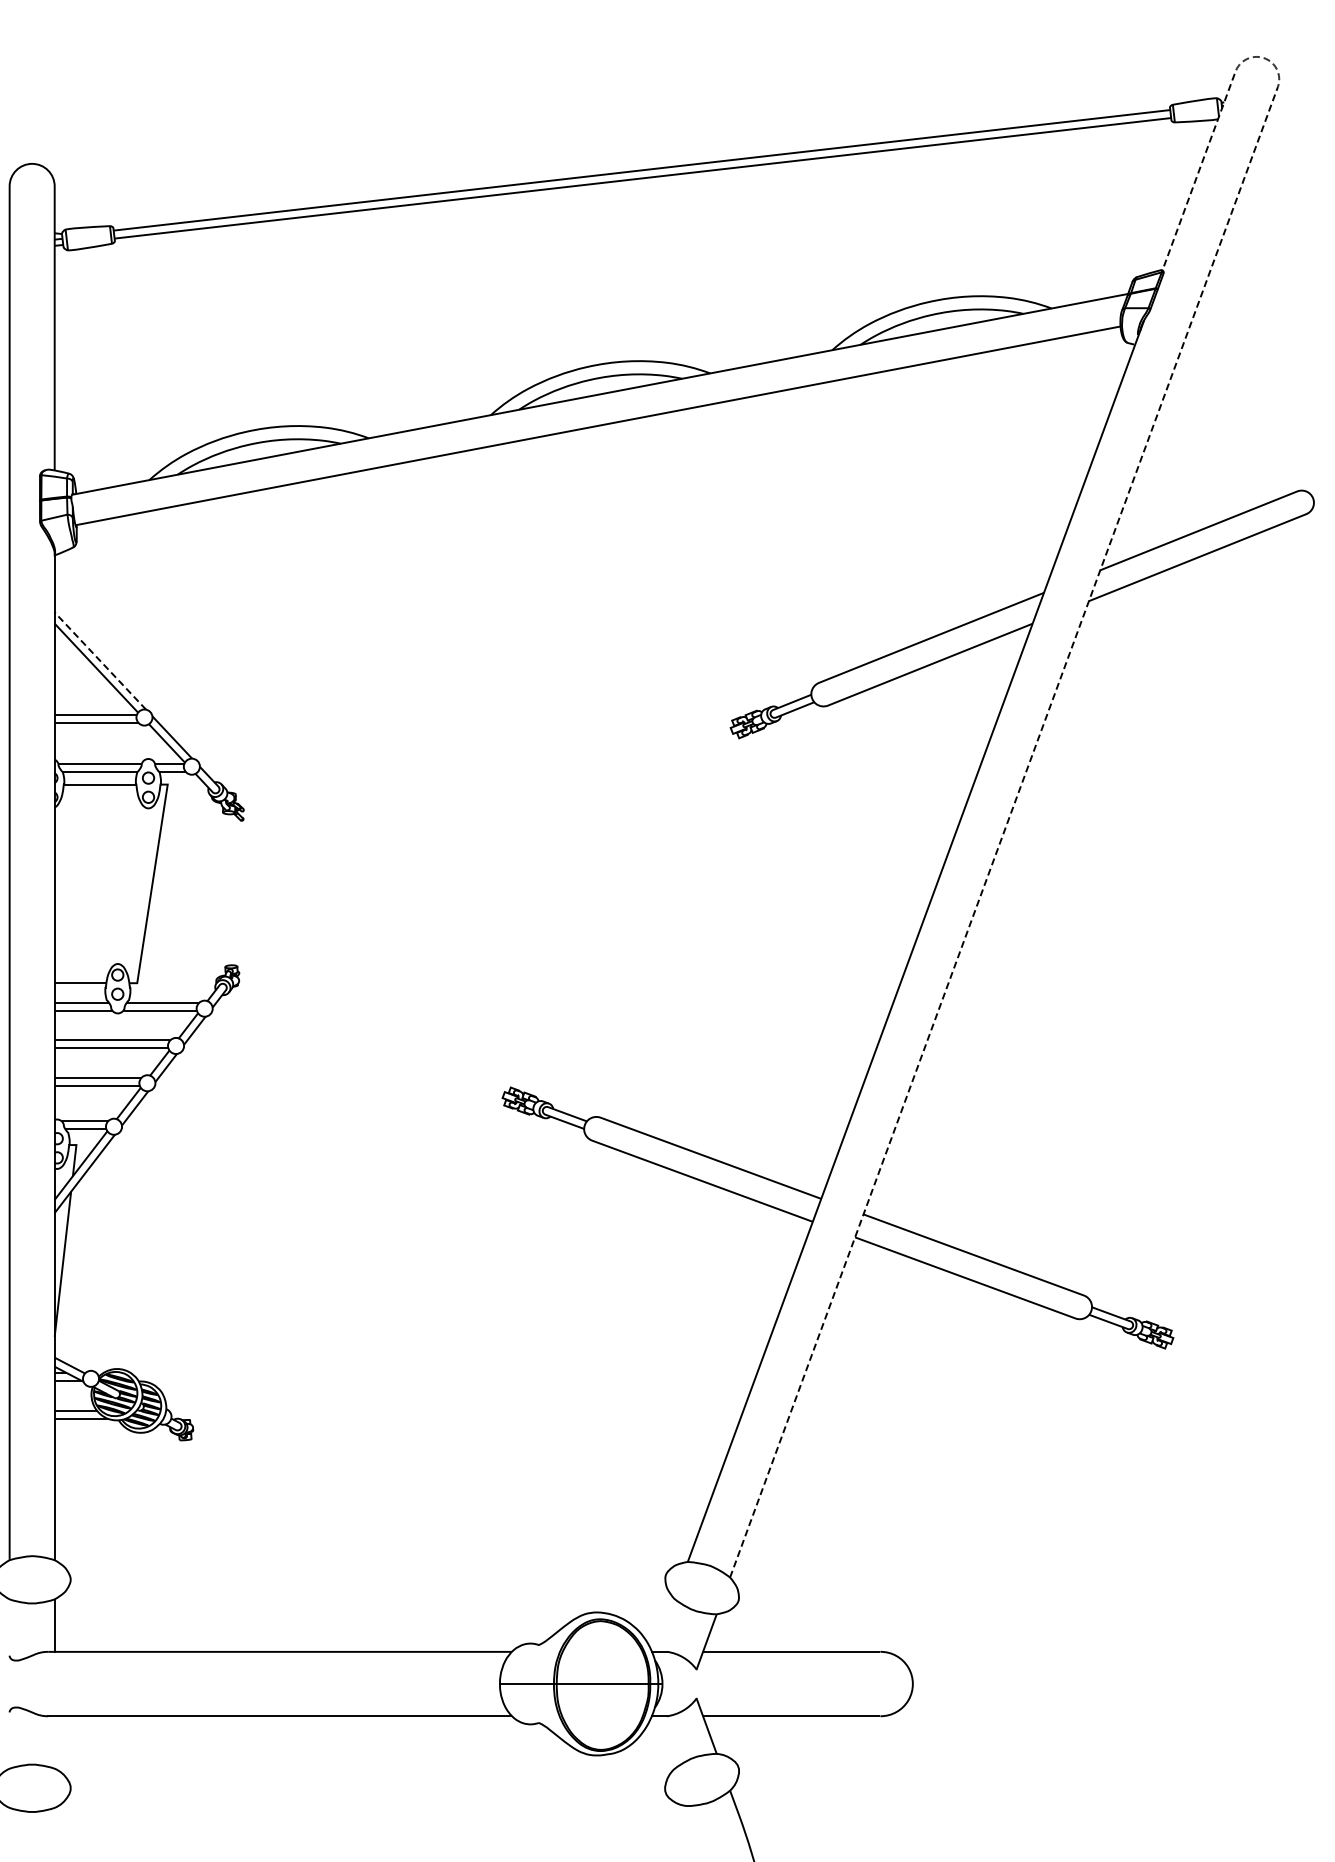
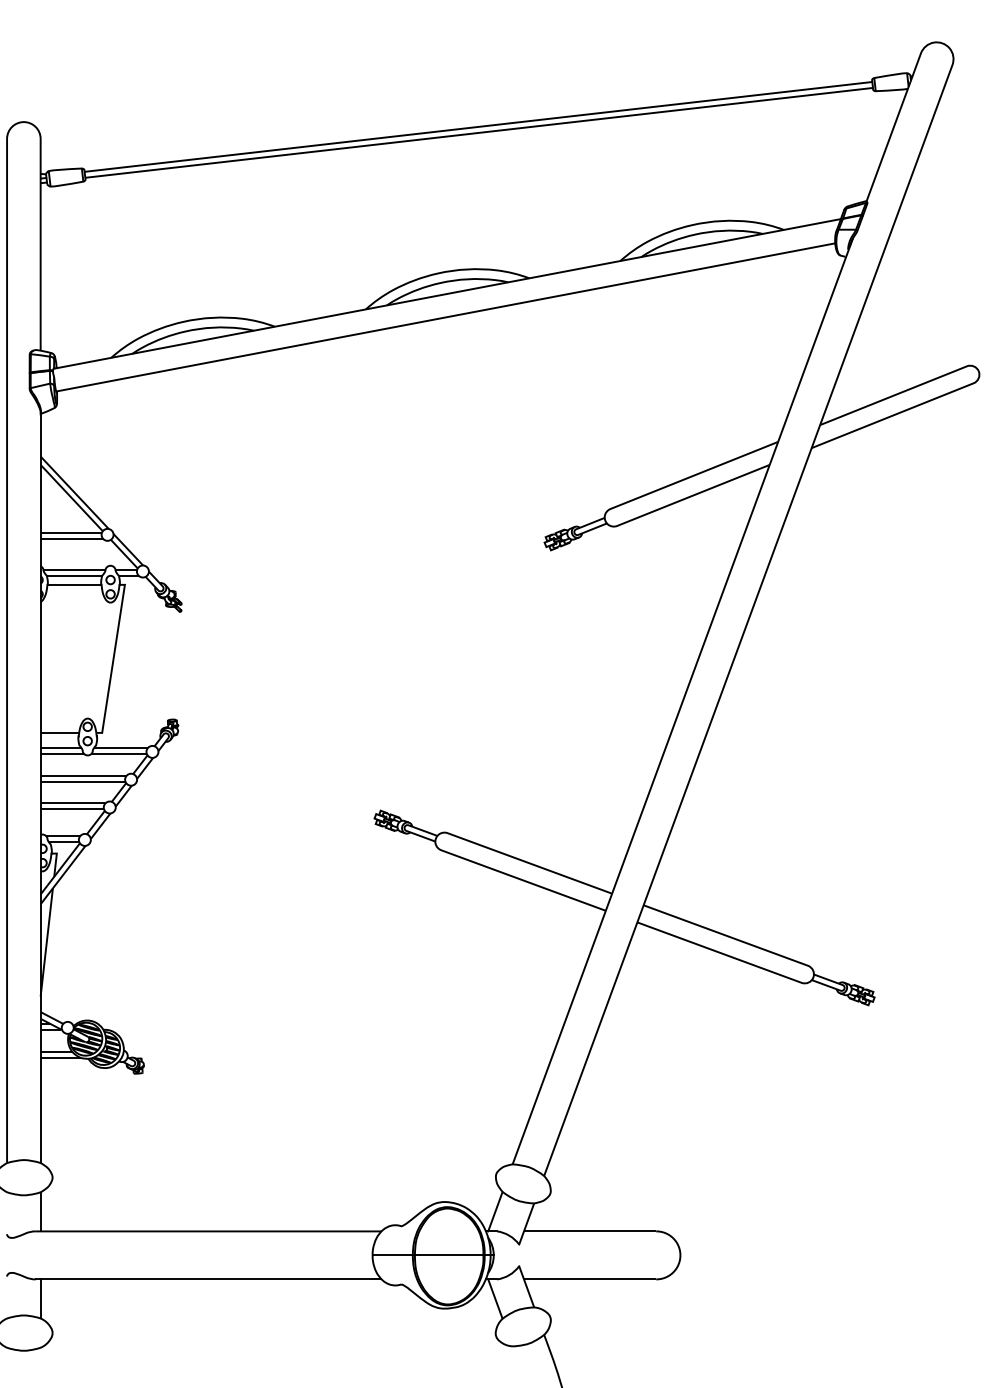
line: (100, 661) -> (74, 493), dashed -> solid
line: (1057, 686) -> (788, 511), dashed -> solid
line: (664, 1625) -> (495, 1211), added
line: (54, 1741) -> (40, 1298), added
line: (664, 1742) -> (495, 1298), added

